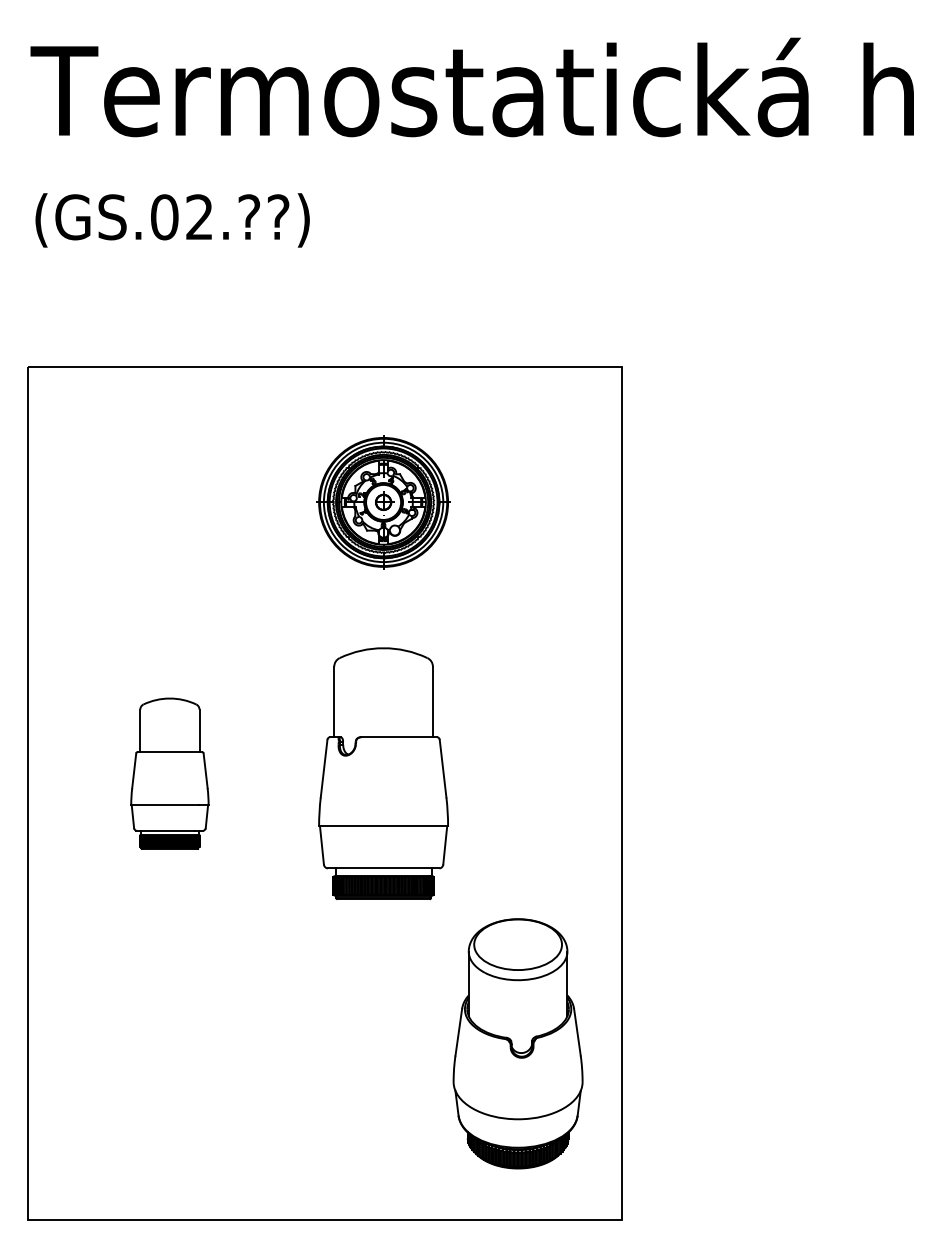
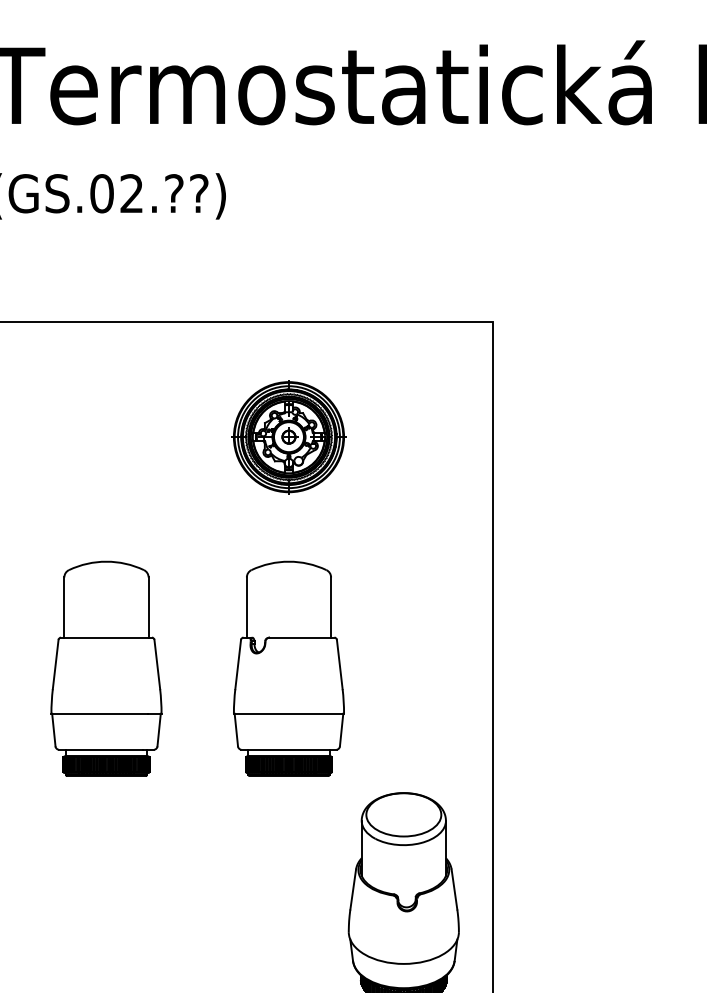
part: (169, 773) -> (106, 668), size x1.67

